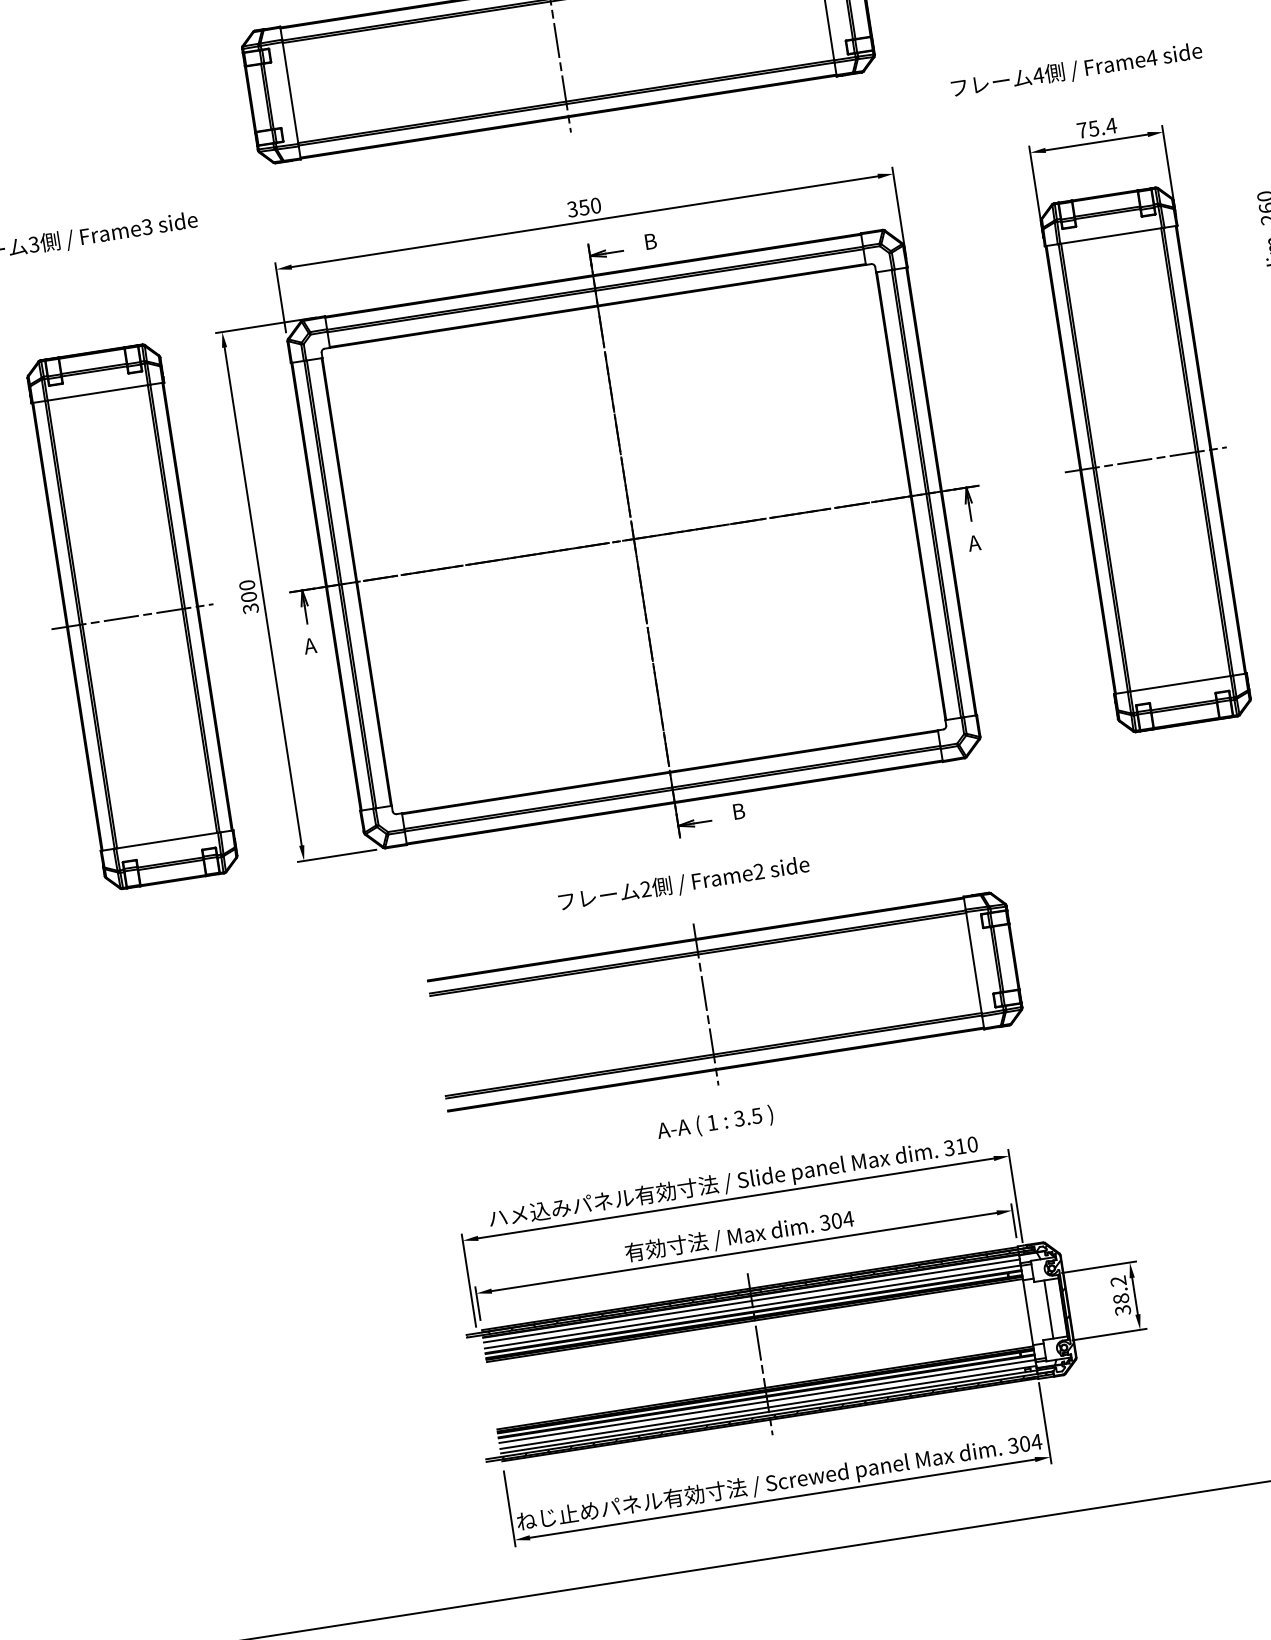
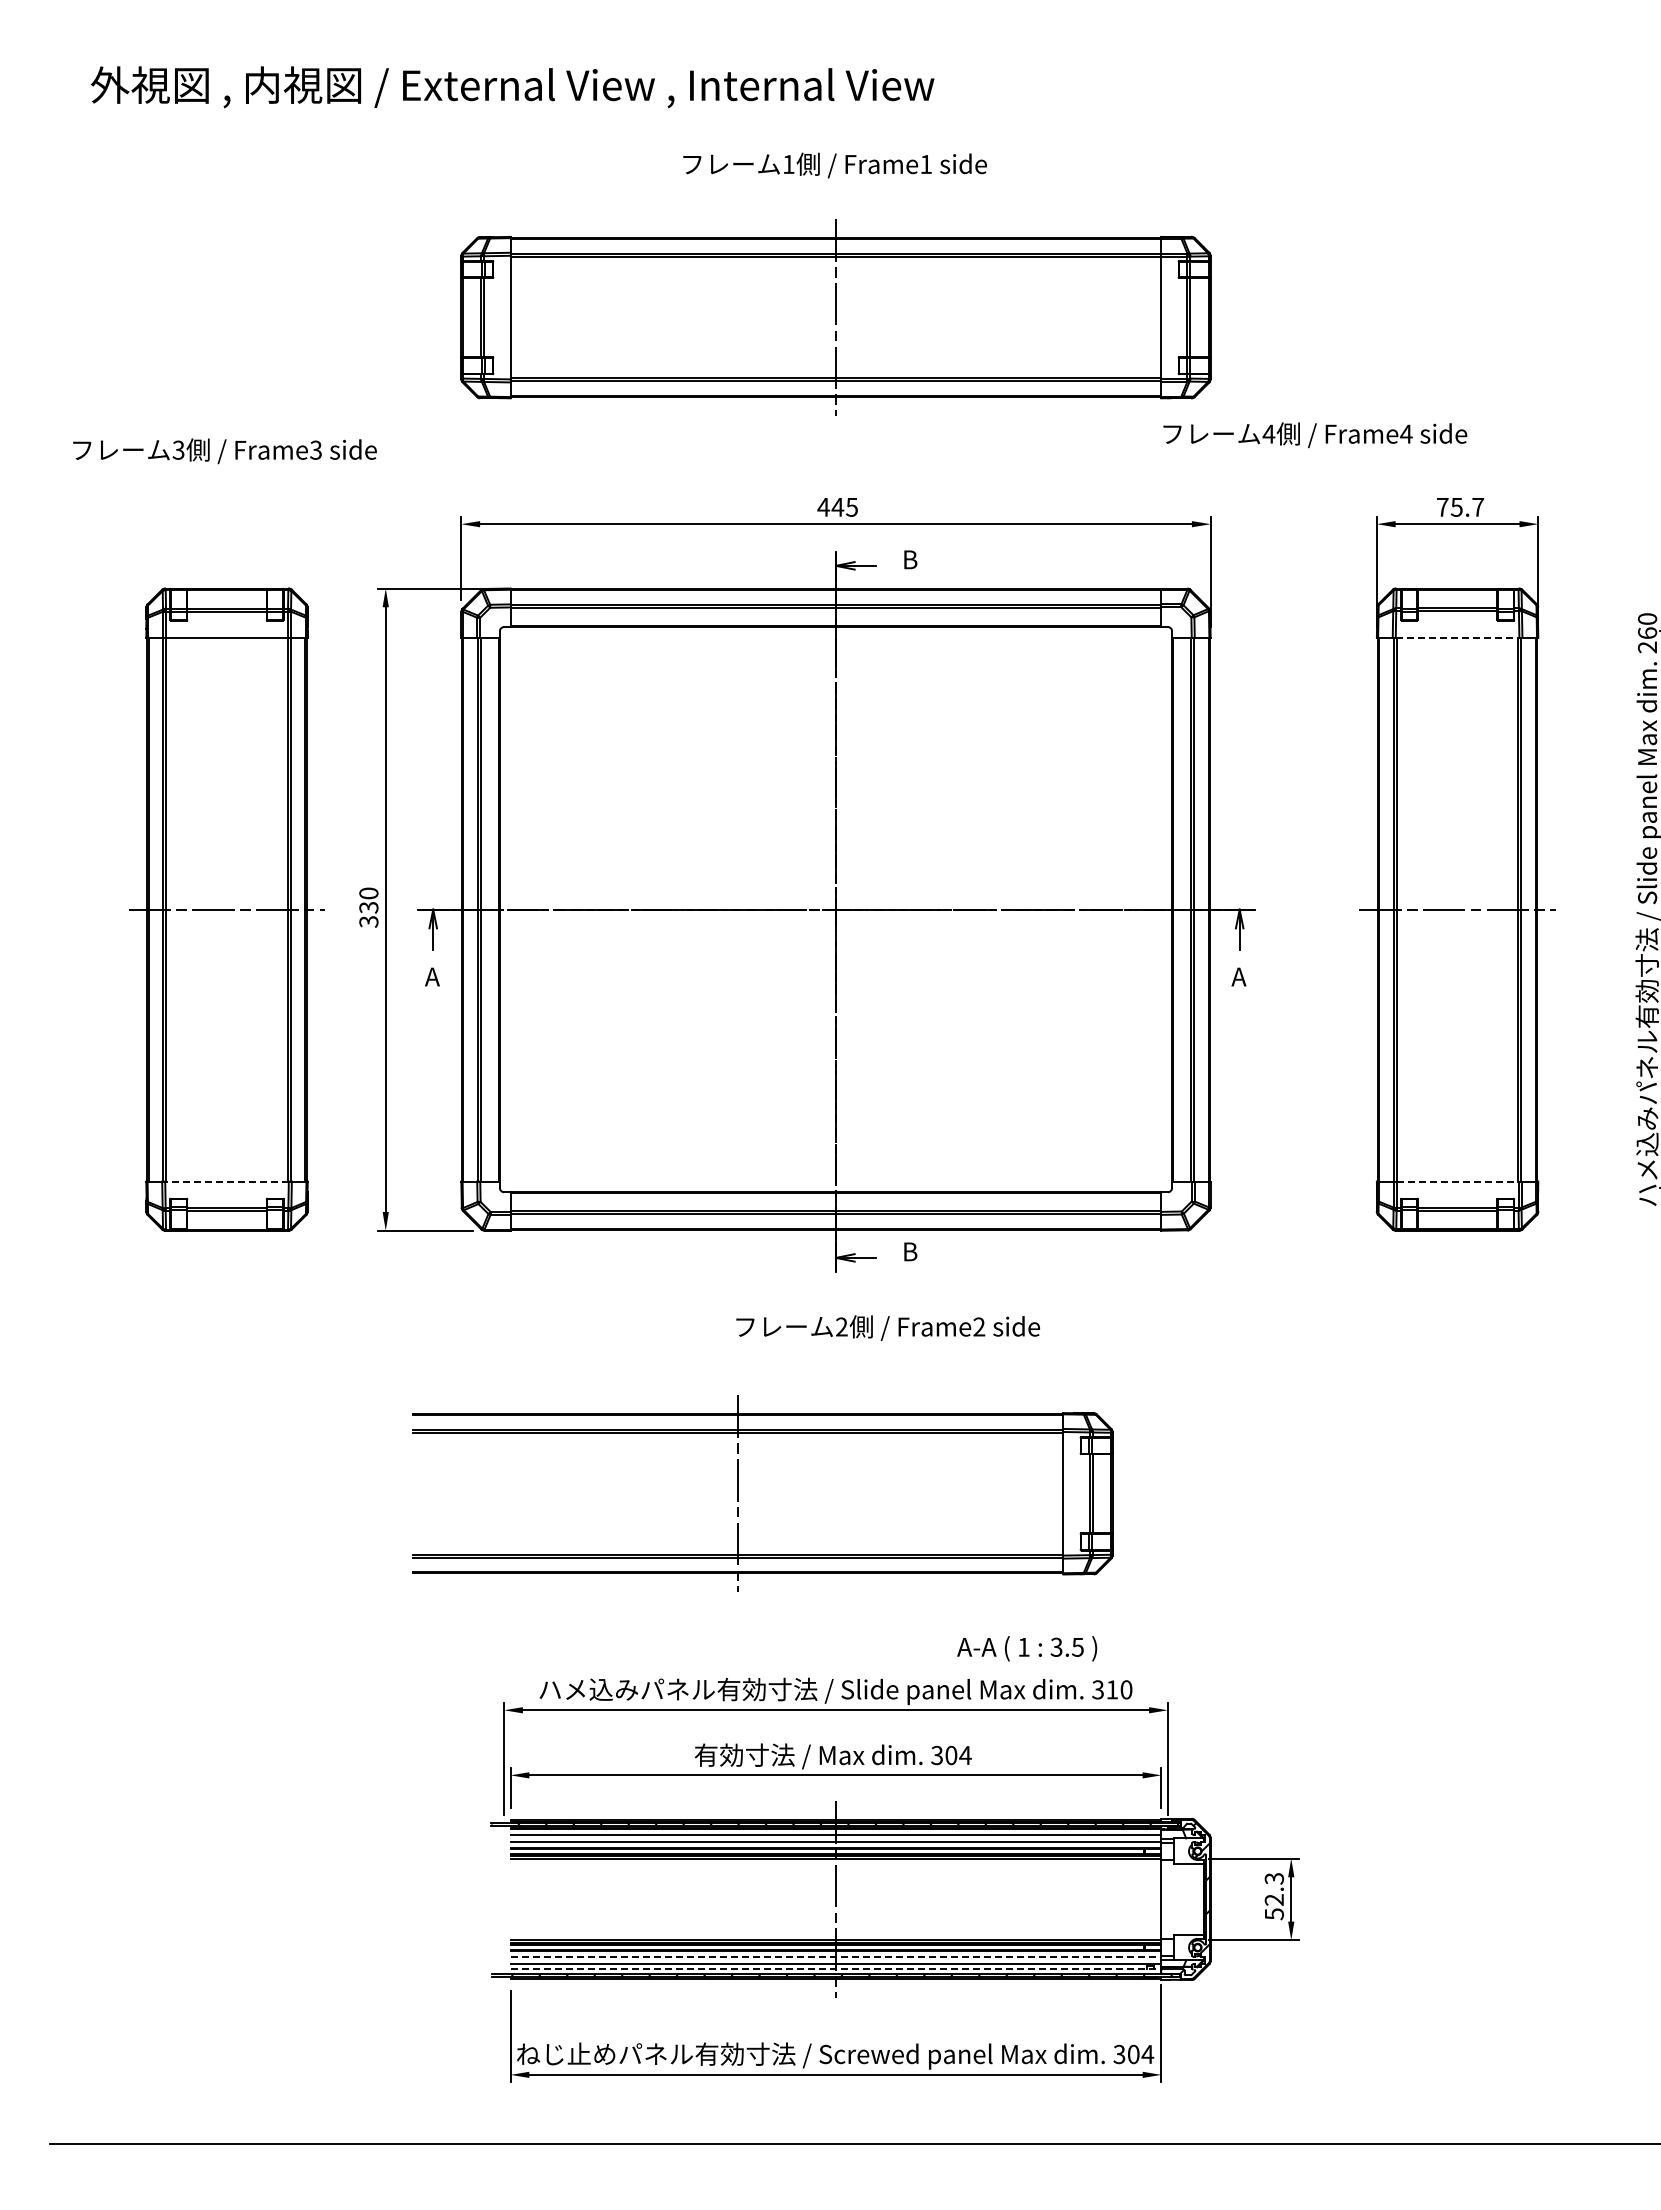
text: (1077, 70) -> (1315, 435), moved
text: (1110, 126) -> (1477, 507), 75.4 -> 75.7
text: (583, 206) -> (837, 506), 350 -> 445
line: (1111, 235) -> (1457, 637), solid -> dashed
text: (248, 596) -> (368, 907), 300 -> 330
line: (1180, 683) -> (1457, 1181), solid -> dashed
line: (167, 840) -> (227, 1181), solid -> dashed
text: (683, 883) -> (887, 1327), moved
part: (706, 1004) -> (738, 1493), moved
text: (715, 1123) -> (1027, 1648), moved
text: (1119, 1295) -> (1273, 1895), 38.2 -> 52.3
line: (1048, 1309) -> (1186, 1899), removed
line: (767, 1401) -> (836, 1956), solid -> dashed
line: (769, 1411) -> (836, 1969), solid -> dashed

